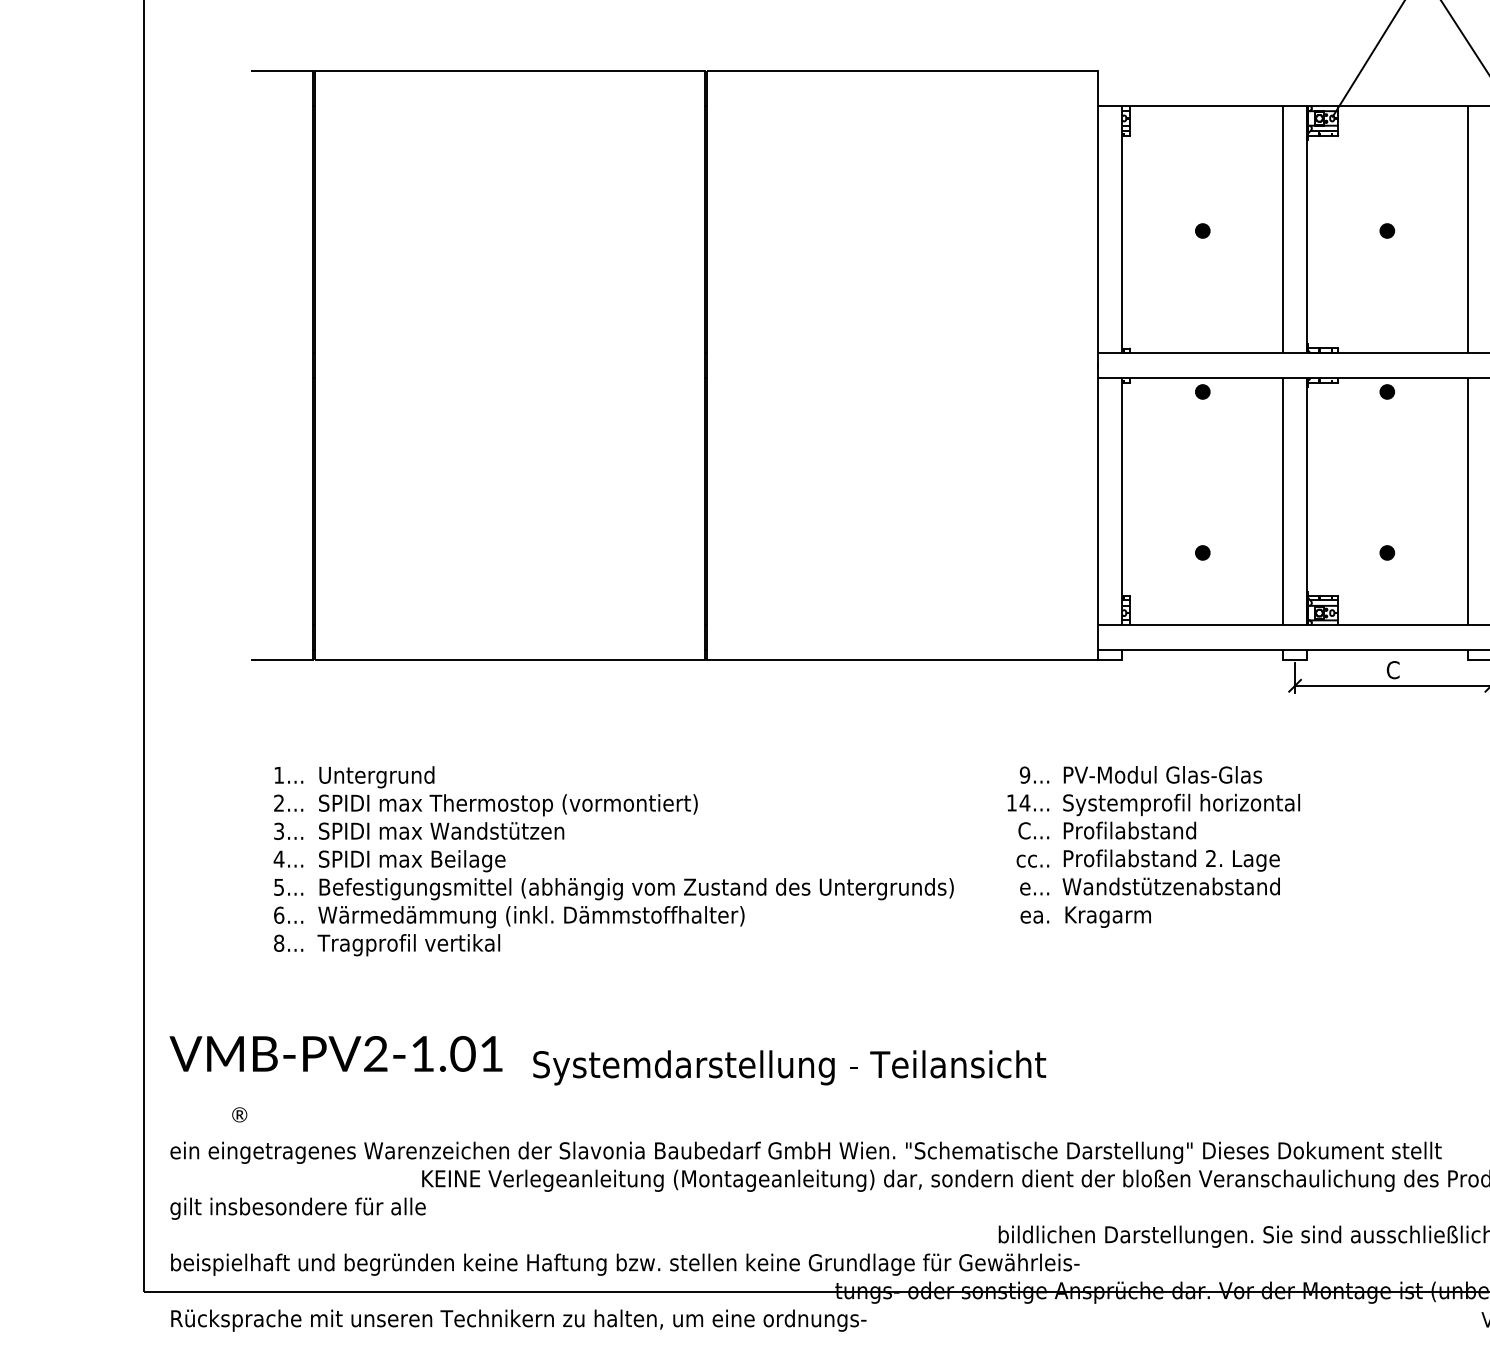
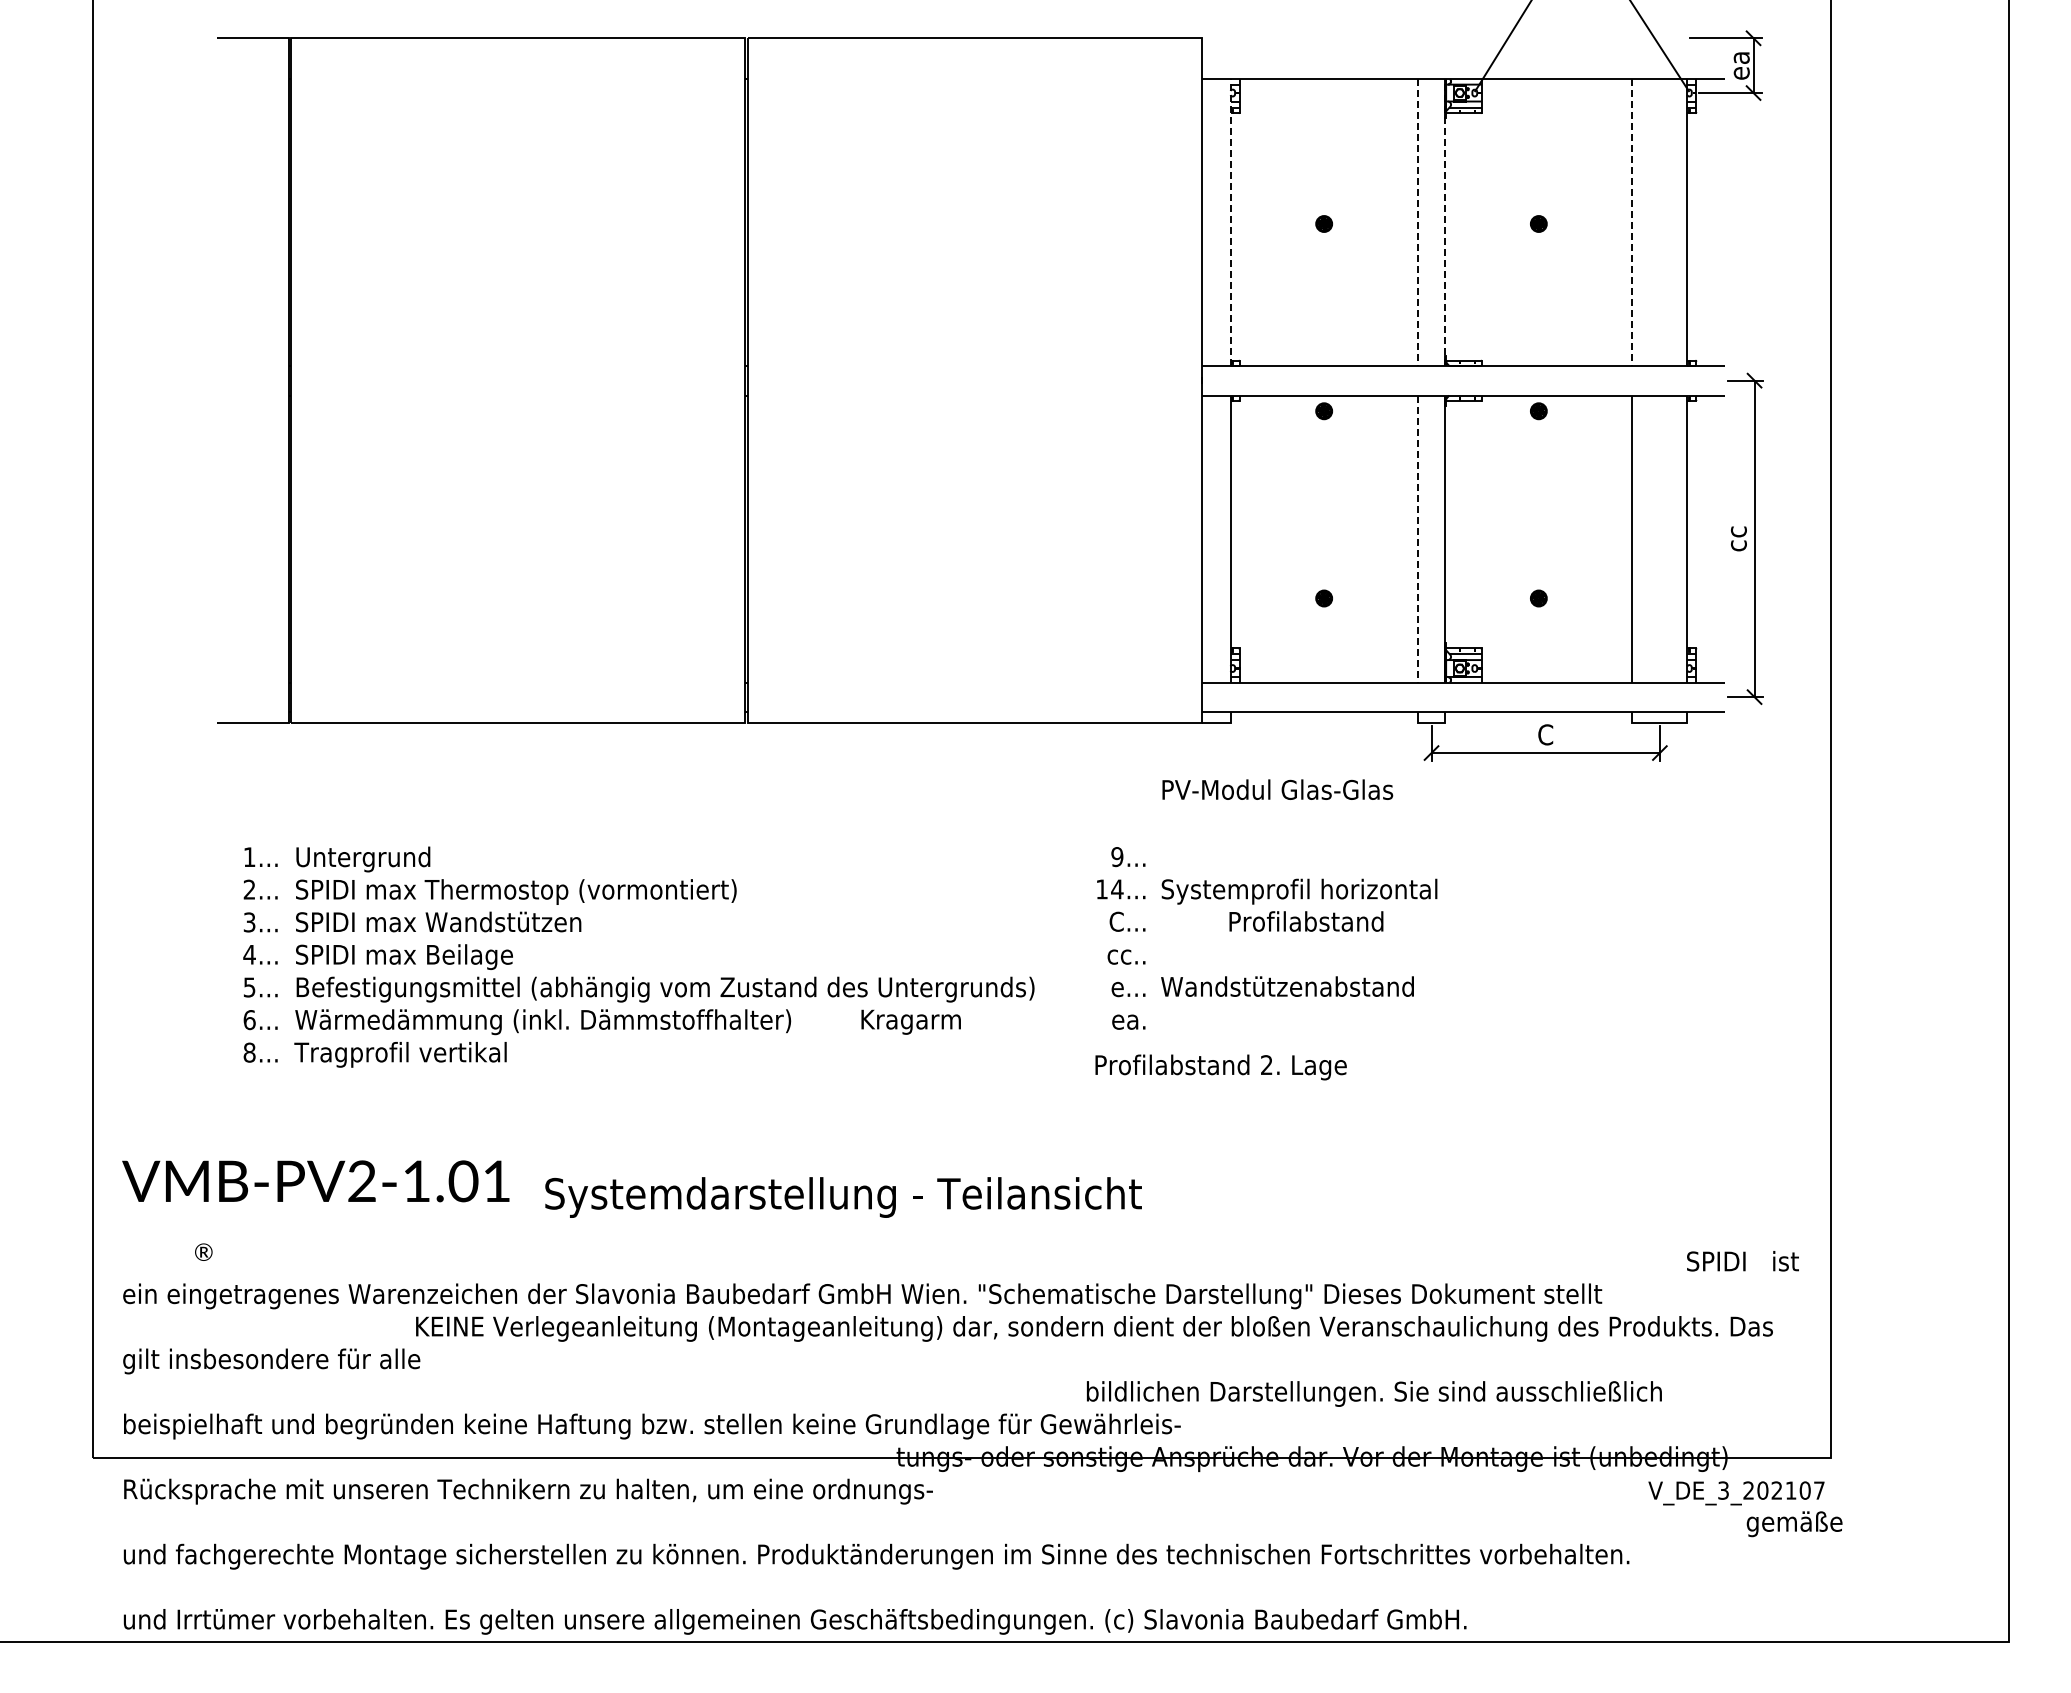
line: (1122, 229) -> (1230, 222), solid -> dashed
line: (1307, 229) -> (1445, 222), solid -> dashed
line: (1283, 230) -> (1417, 223), solid -> dashed
line: (1467, 230) -> (1632, 223), solid -> dashed
line: (1283, 502) -> (1417, 539), solid -> dashed
text: (1162, 774) -> (1277, 789), moved
text: (1130, 830) -> (1306, 921), moved
text: (1171, 860) -> (1220, 1067), moved
text: (1107, 916) -> (910, 1021), moved

